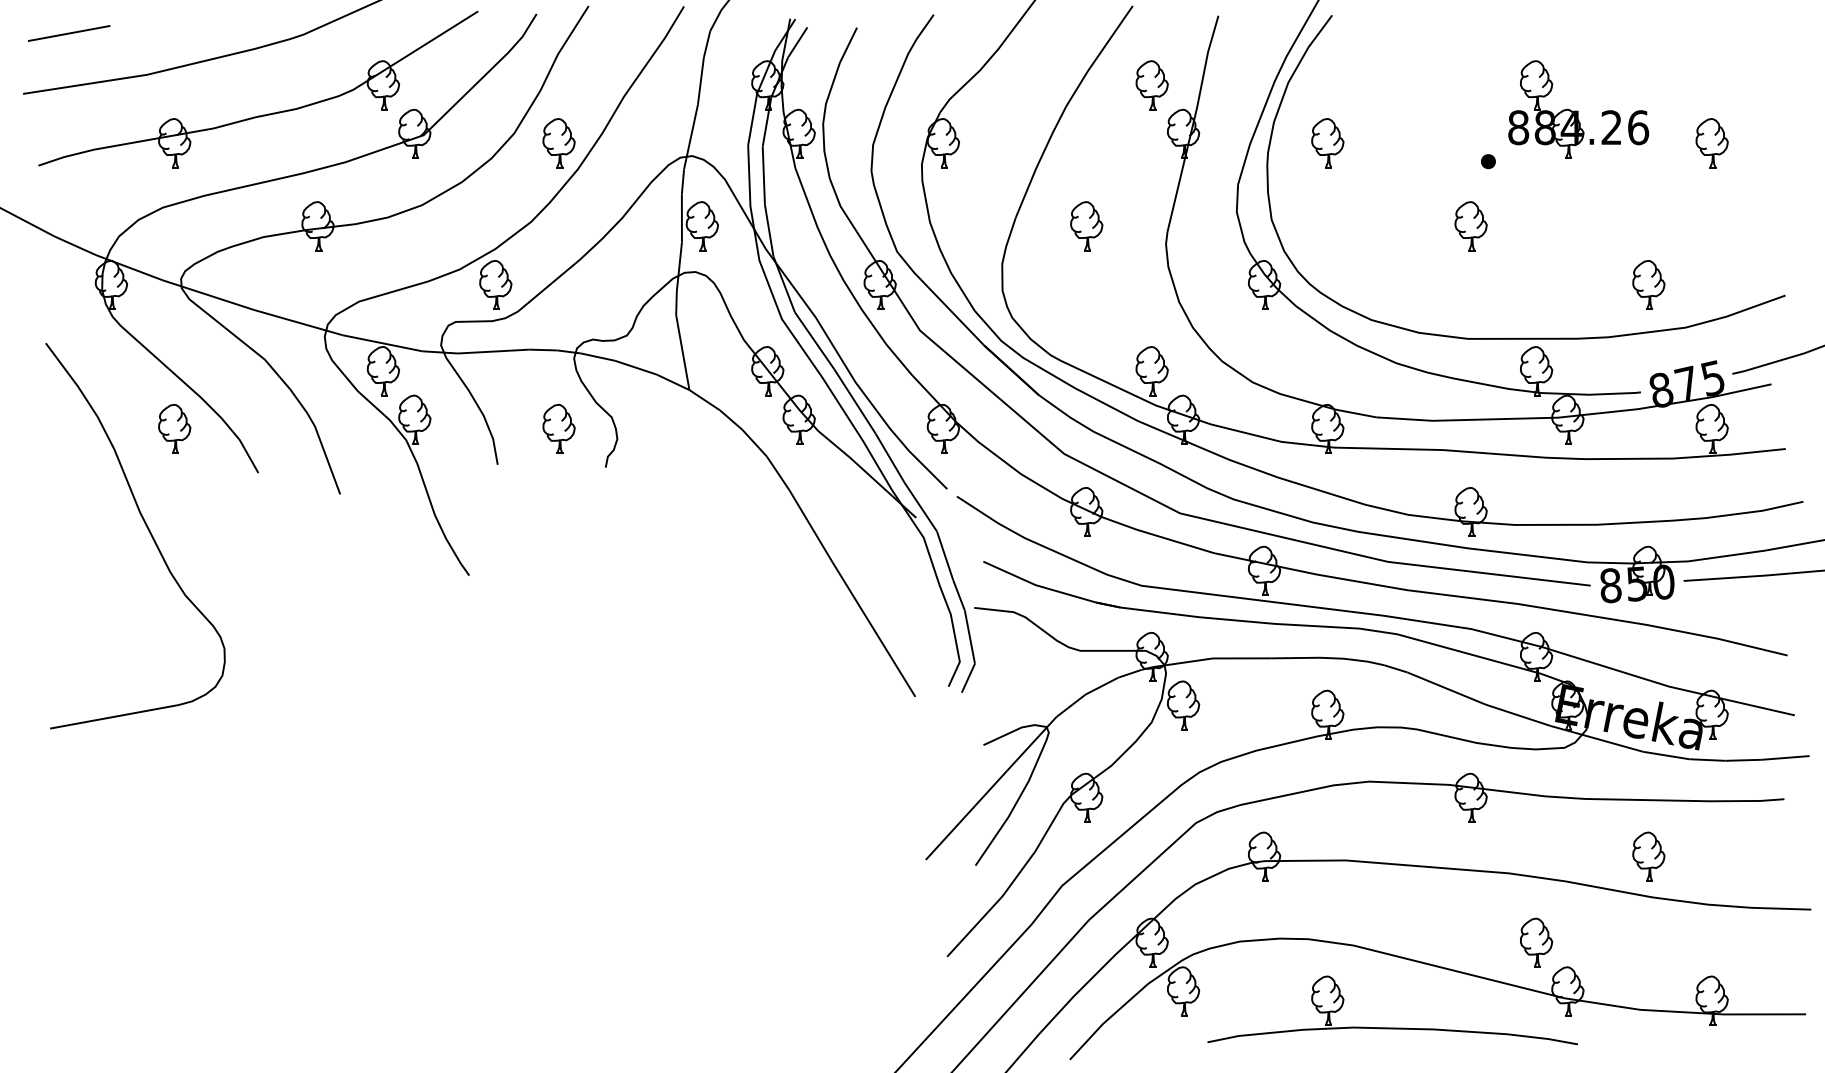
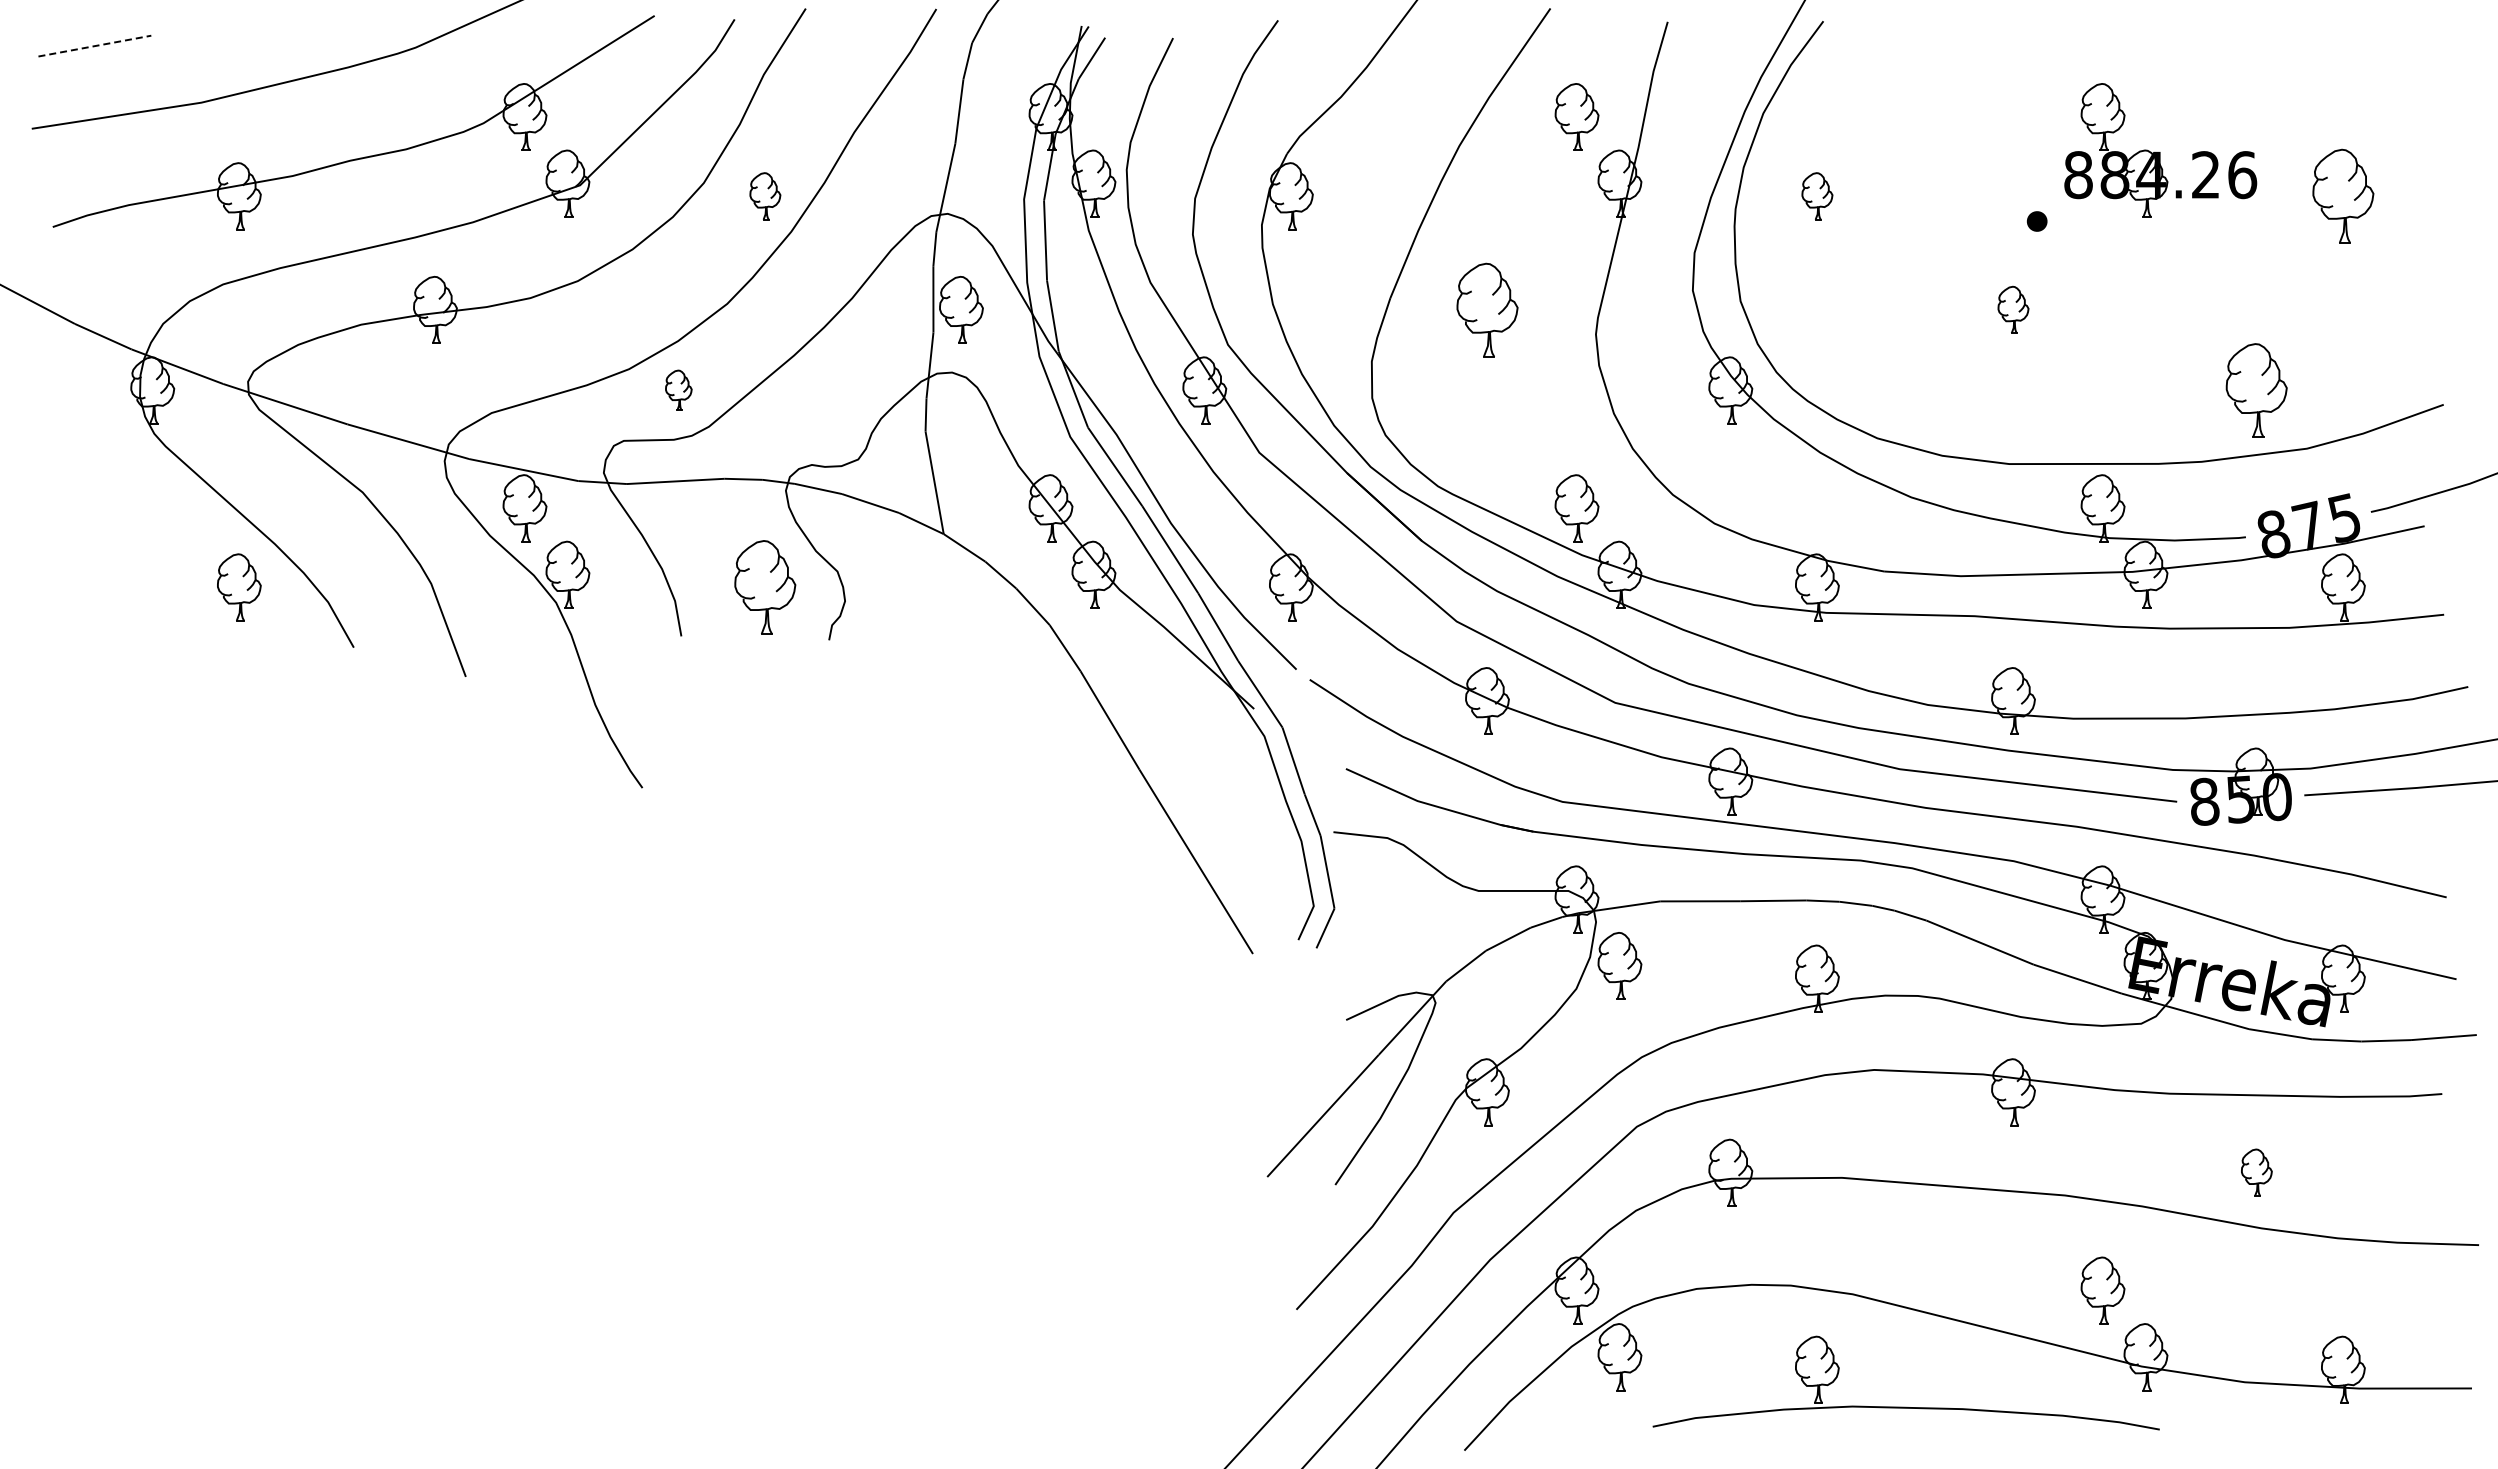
line: (69, 33) -> (95, 46), solid -> dashed
part: (559, 143) -> (765, 196), size x0.7
part: (1327, 143) -> (1817, 196), size x0.7
part: (1712, 143) -> (2343, 196), size x1.4
part: (1086, 225) -> (1487, 309), size x1.4
part: (1471, 225) -> (2013, 309), size x0.7
part: (495, 285) -> (678, 390), size x0.6
part: (1648, 285) -> (2256, 390), size x1.4
part: (559, 429) -> (765, 587), size x1.4
curve: (147, 529) -> (202, 724), removed
part: (1648, 856) -> (2256, 1172), size x0.7

